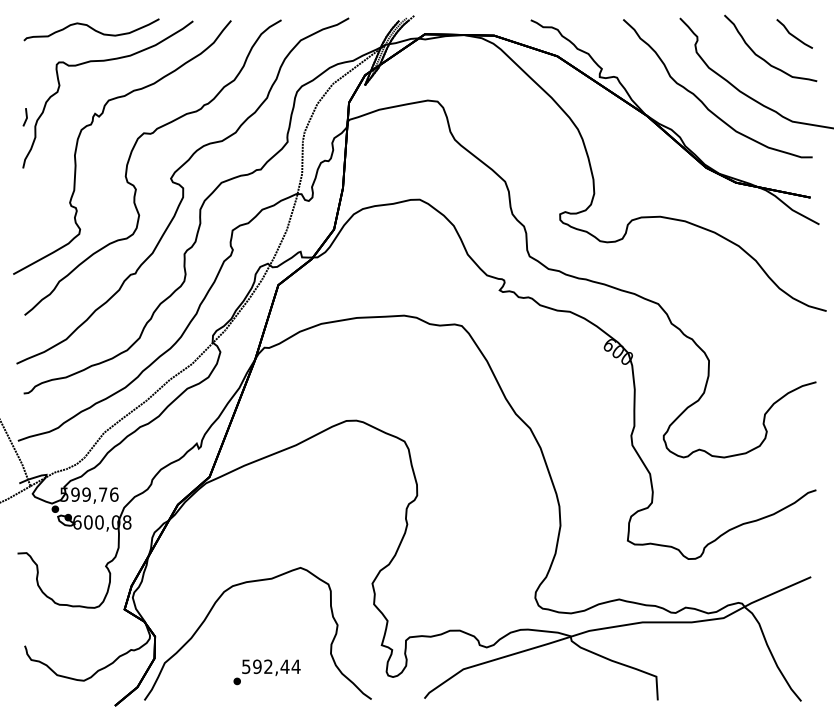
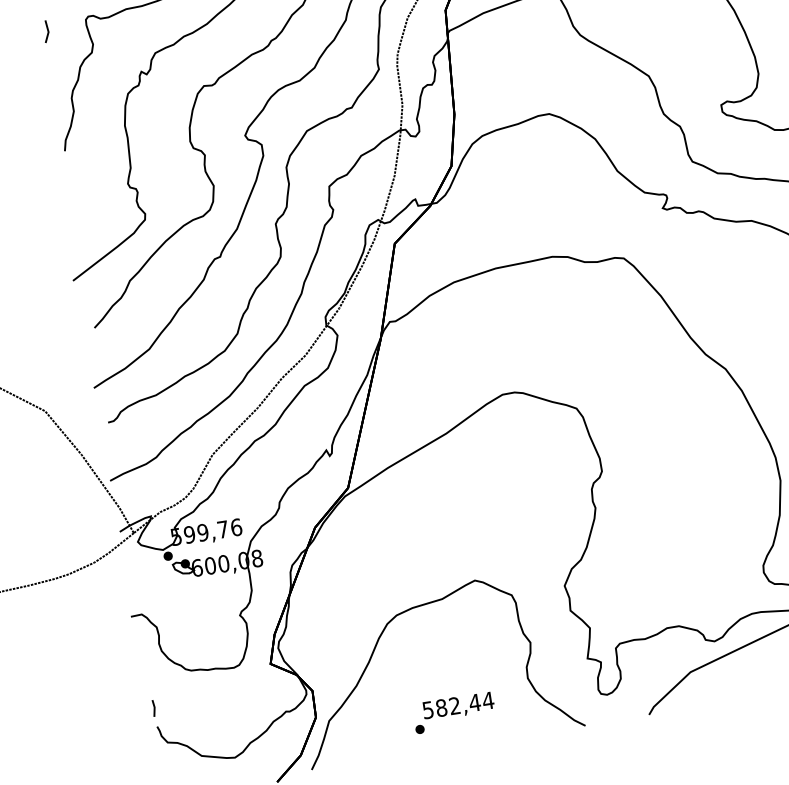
line: (25, 118) -> (46, 33), moved
line: (24, 630) -> (153, 708), added
text: (257, 666) -> (441, 707), 592,44 -> 582,44

